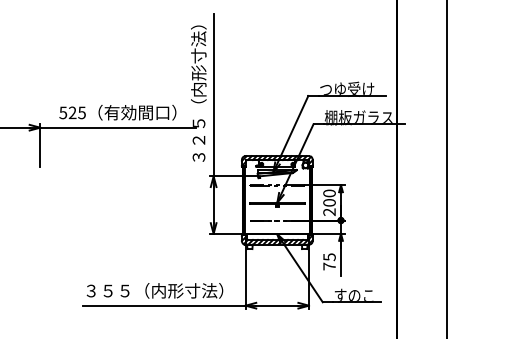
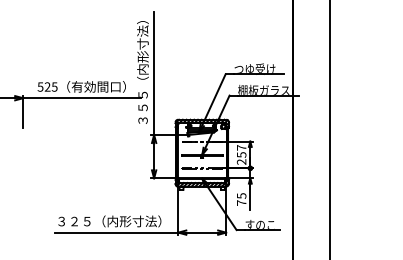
text: (198, 140) -> (142, 107), ３２５（内形寸法） -> ３５５（内形寸法）
text: (329, 198) -> (241, 151), 200 -> 257
text: (108, 290) -> (74, 221), ３５５（内形寸法） -> ３２５（内形寸法）

